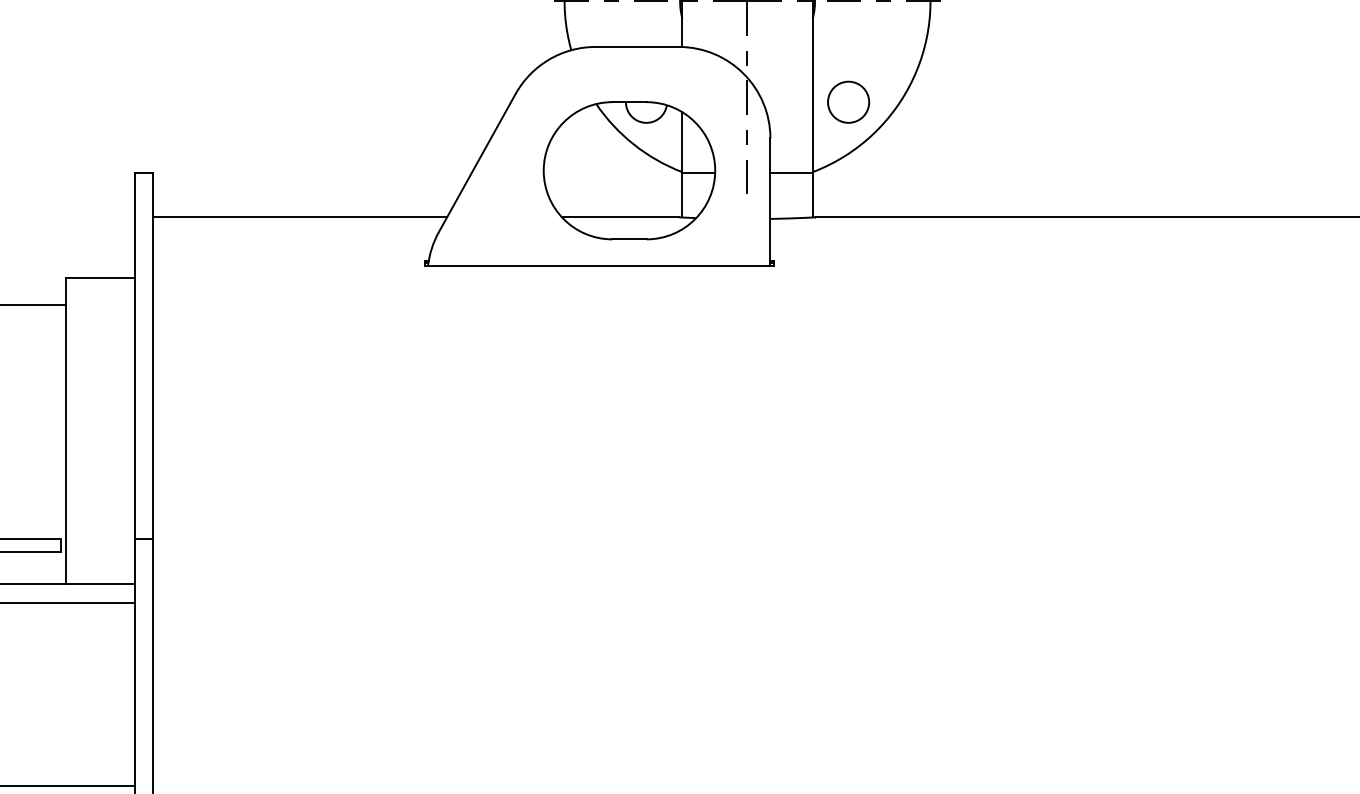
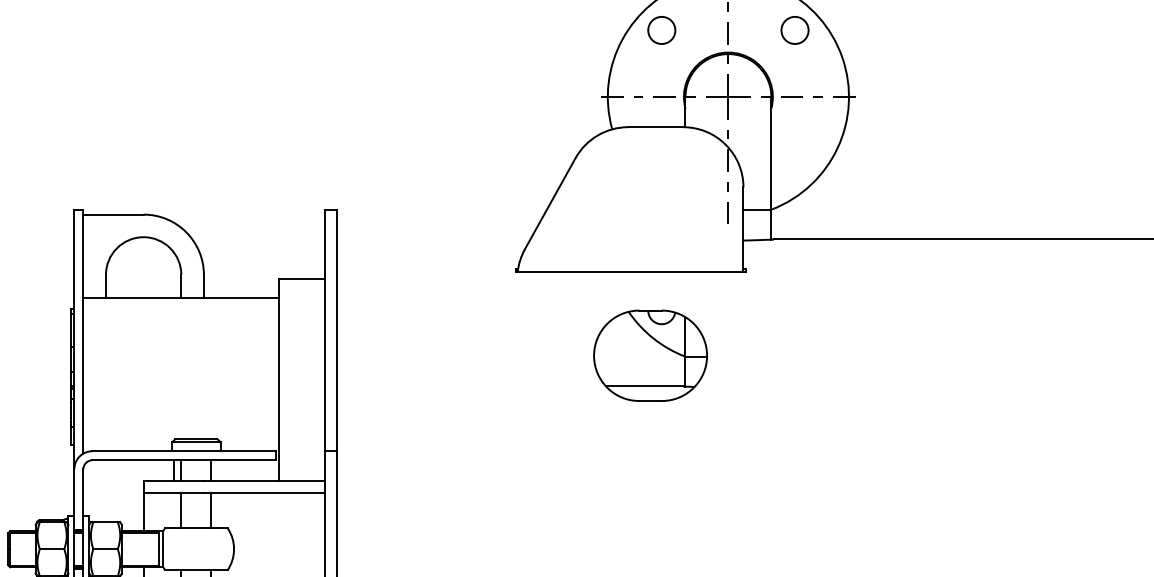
circle: (847, 102) -> (794, 163), removed
part: (629, 170) -> (650, 355), moved
line: (300, 217) -> (433, 239), removed

